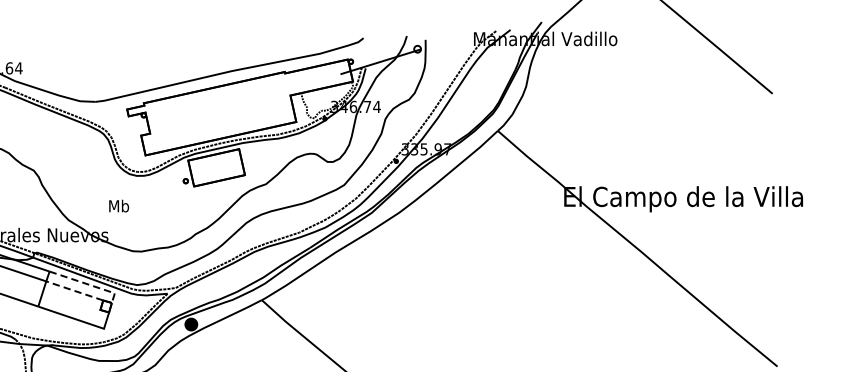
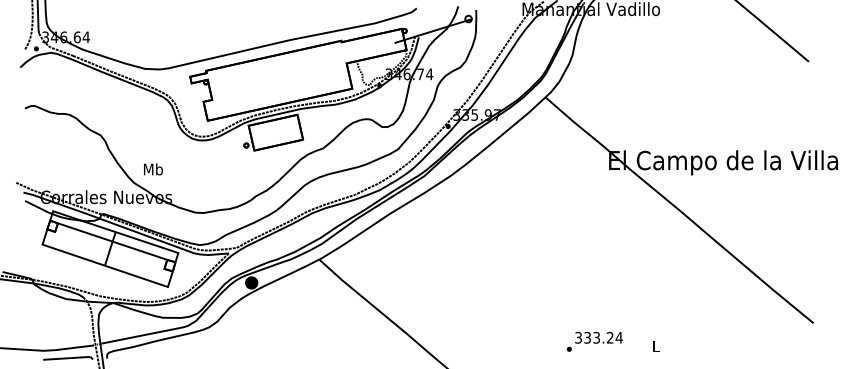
text: (119, 206) -> (153, 169), moved
line: (87, 284) -> (152, 244), dashed -> solid
line: (74, 290) -> (139, 250), dashed -> solid

